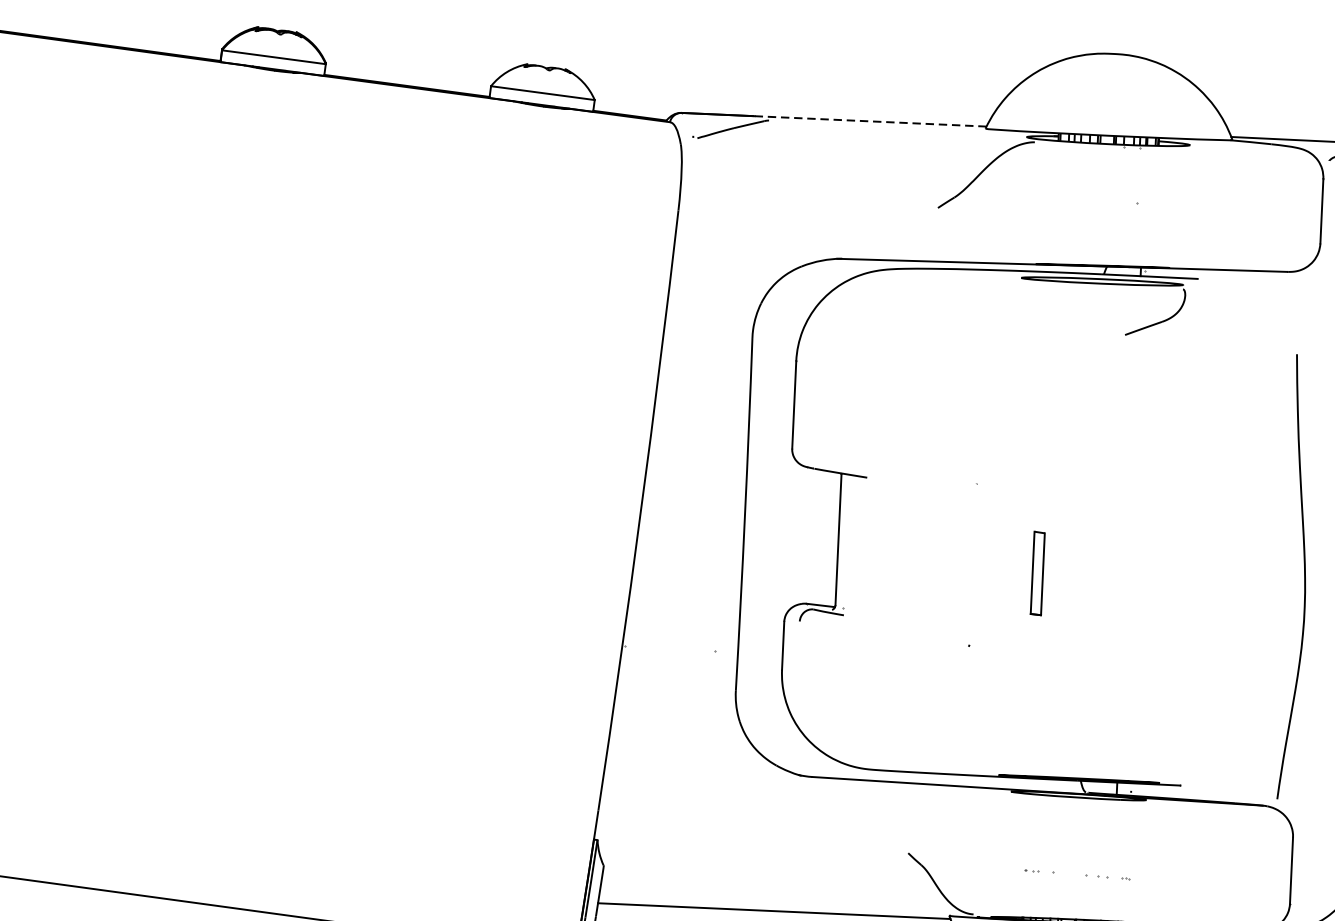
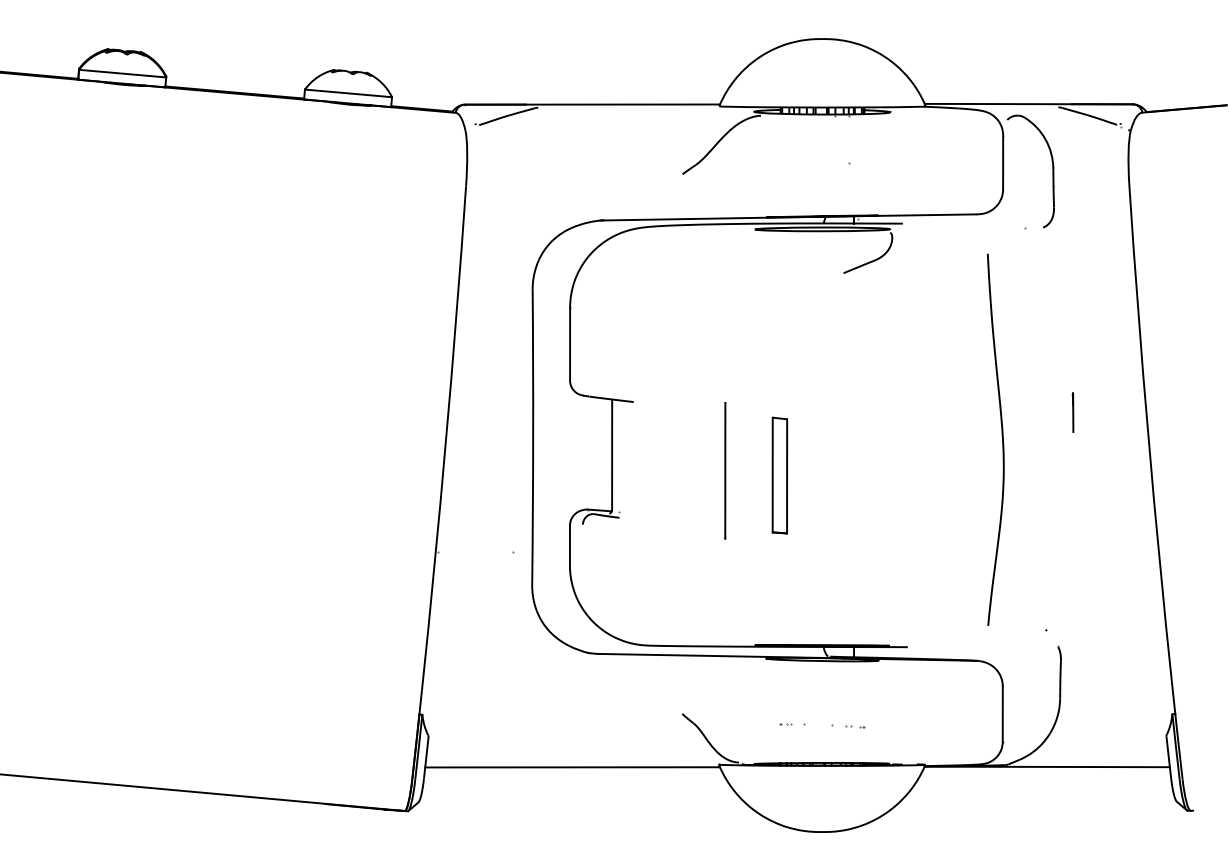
line: (871, 121) -> (623, 104), dashed -> solid
line: (973, 564) -> (725, 470), added
part: (1037, 573) -> (779, 475), size x1.67
curve: (1303, 573) -> (1001, 436), moved
part: (1114, 877) -> (855, 726), size x0.71

